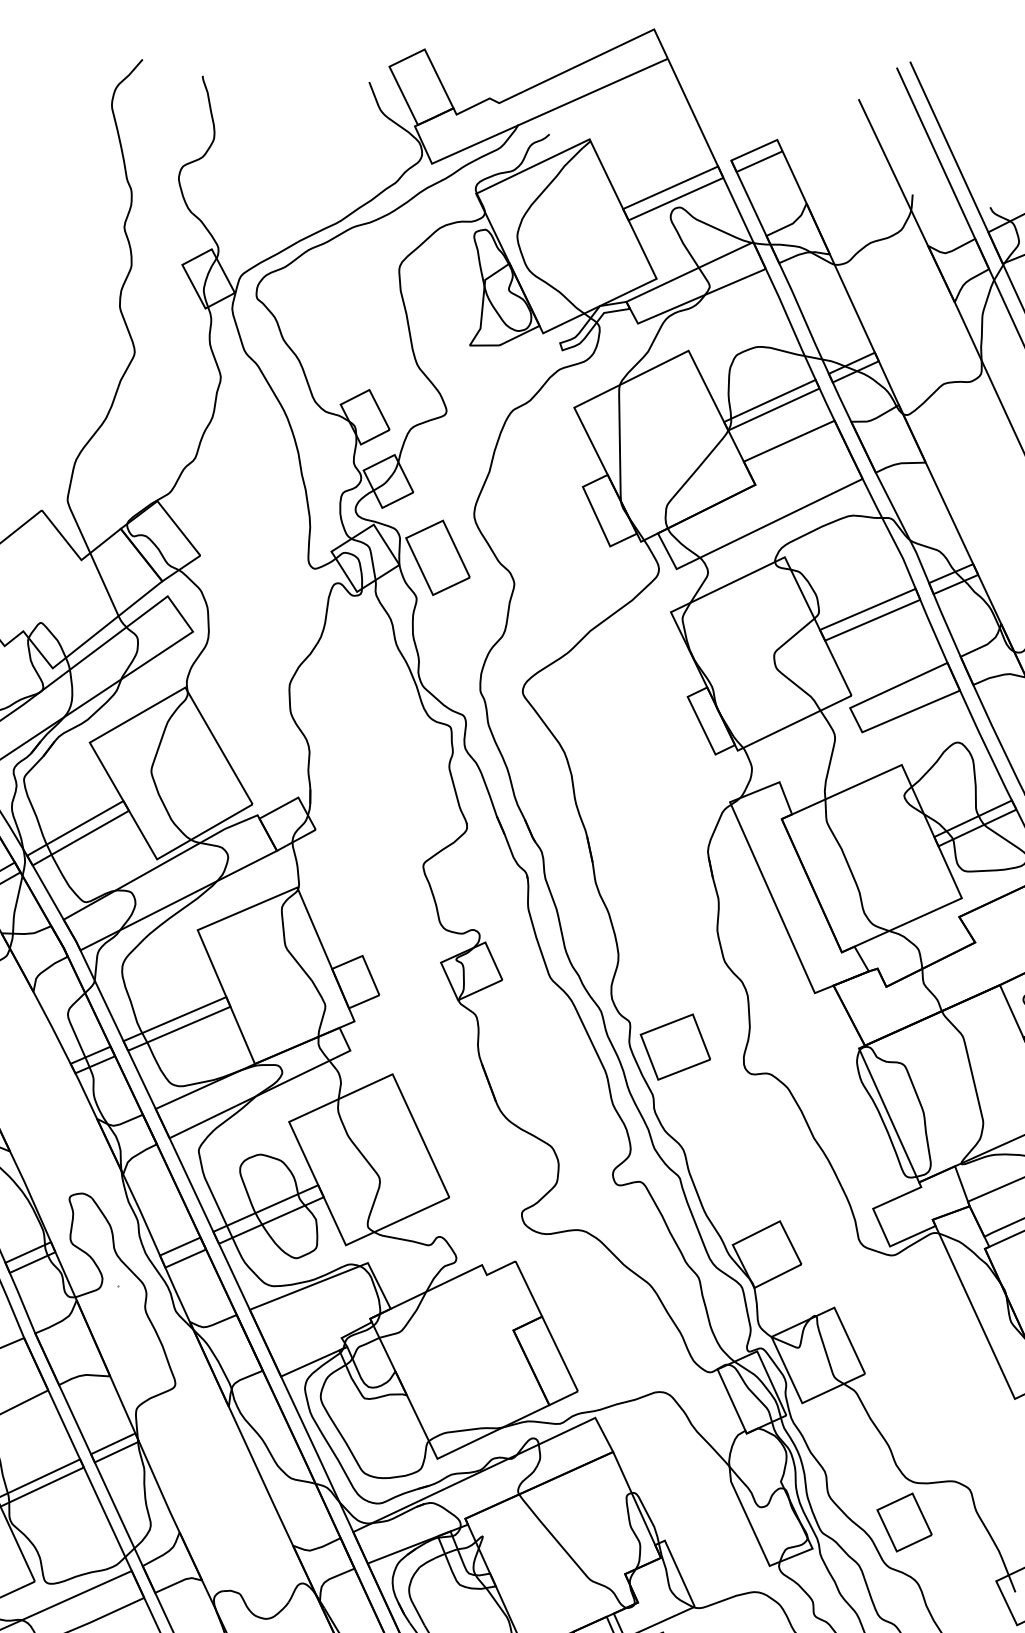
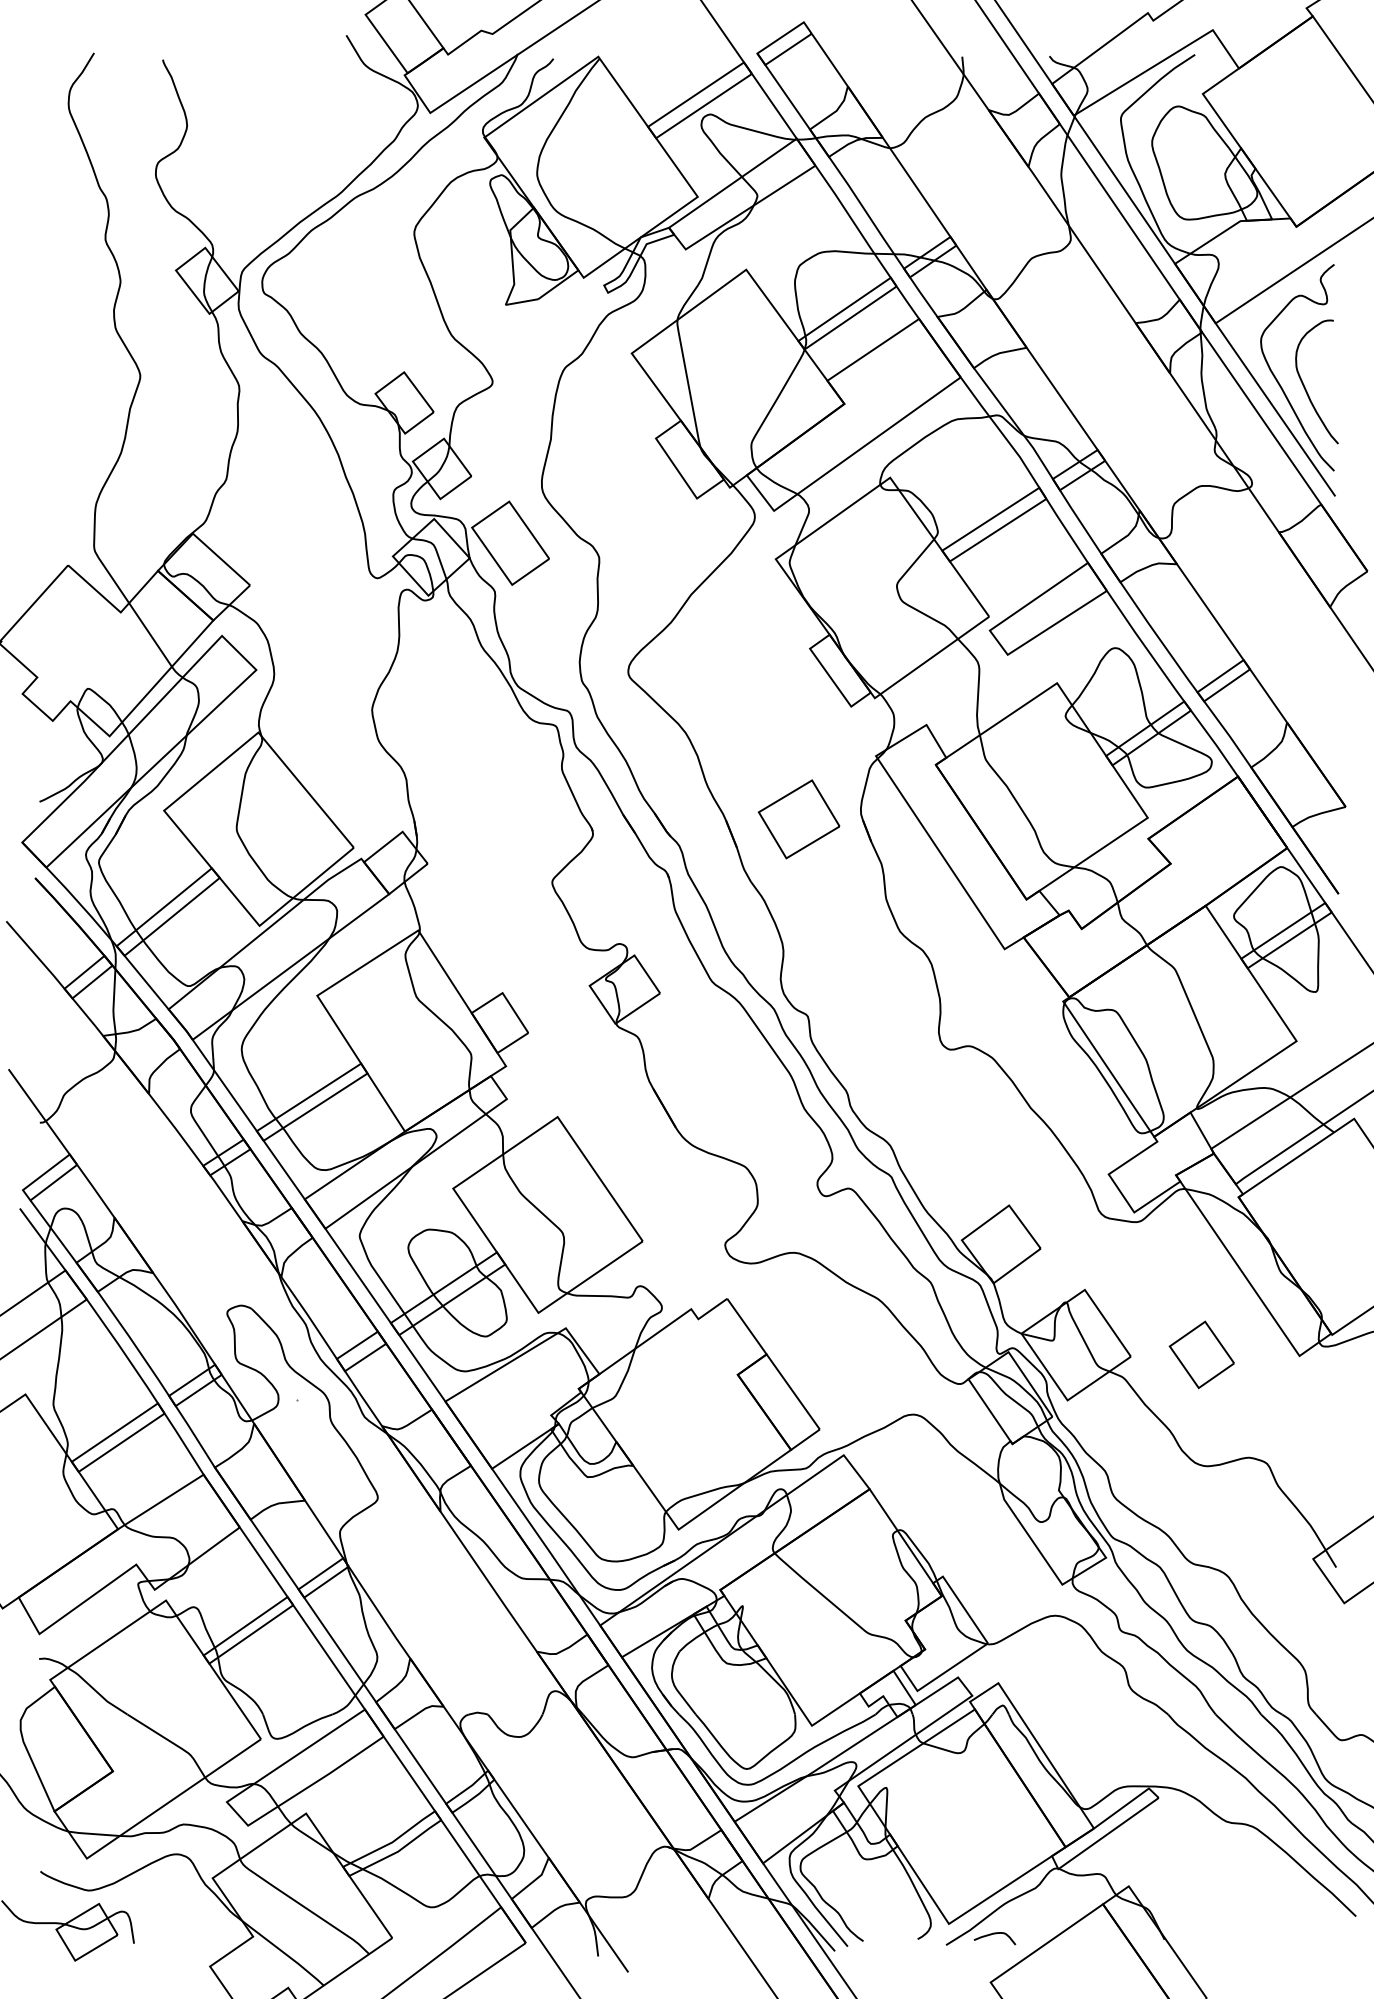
part: (674, 1047) -> (798, 819), moved
part: (904, 1522) -> (1201, 1354), moved

